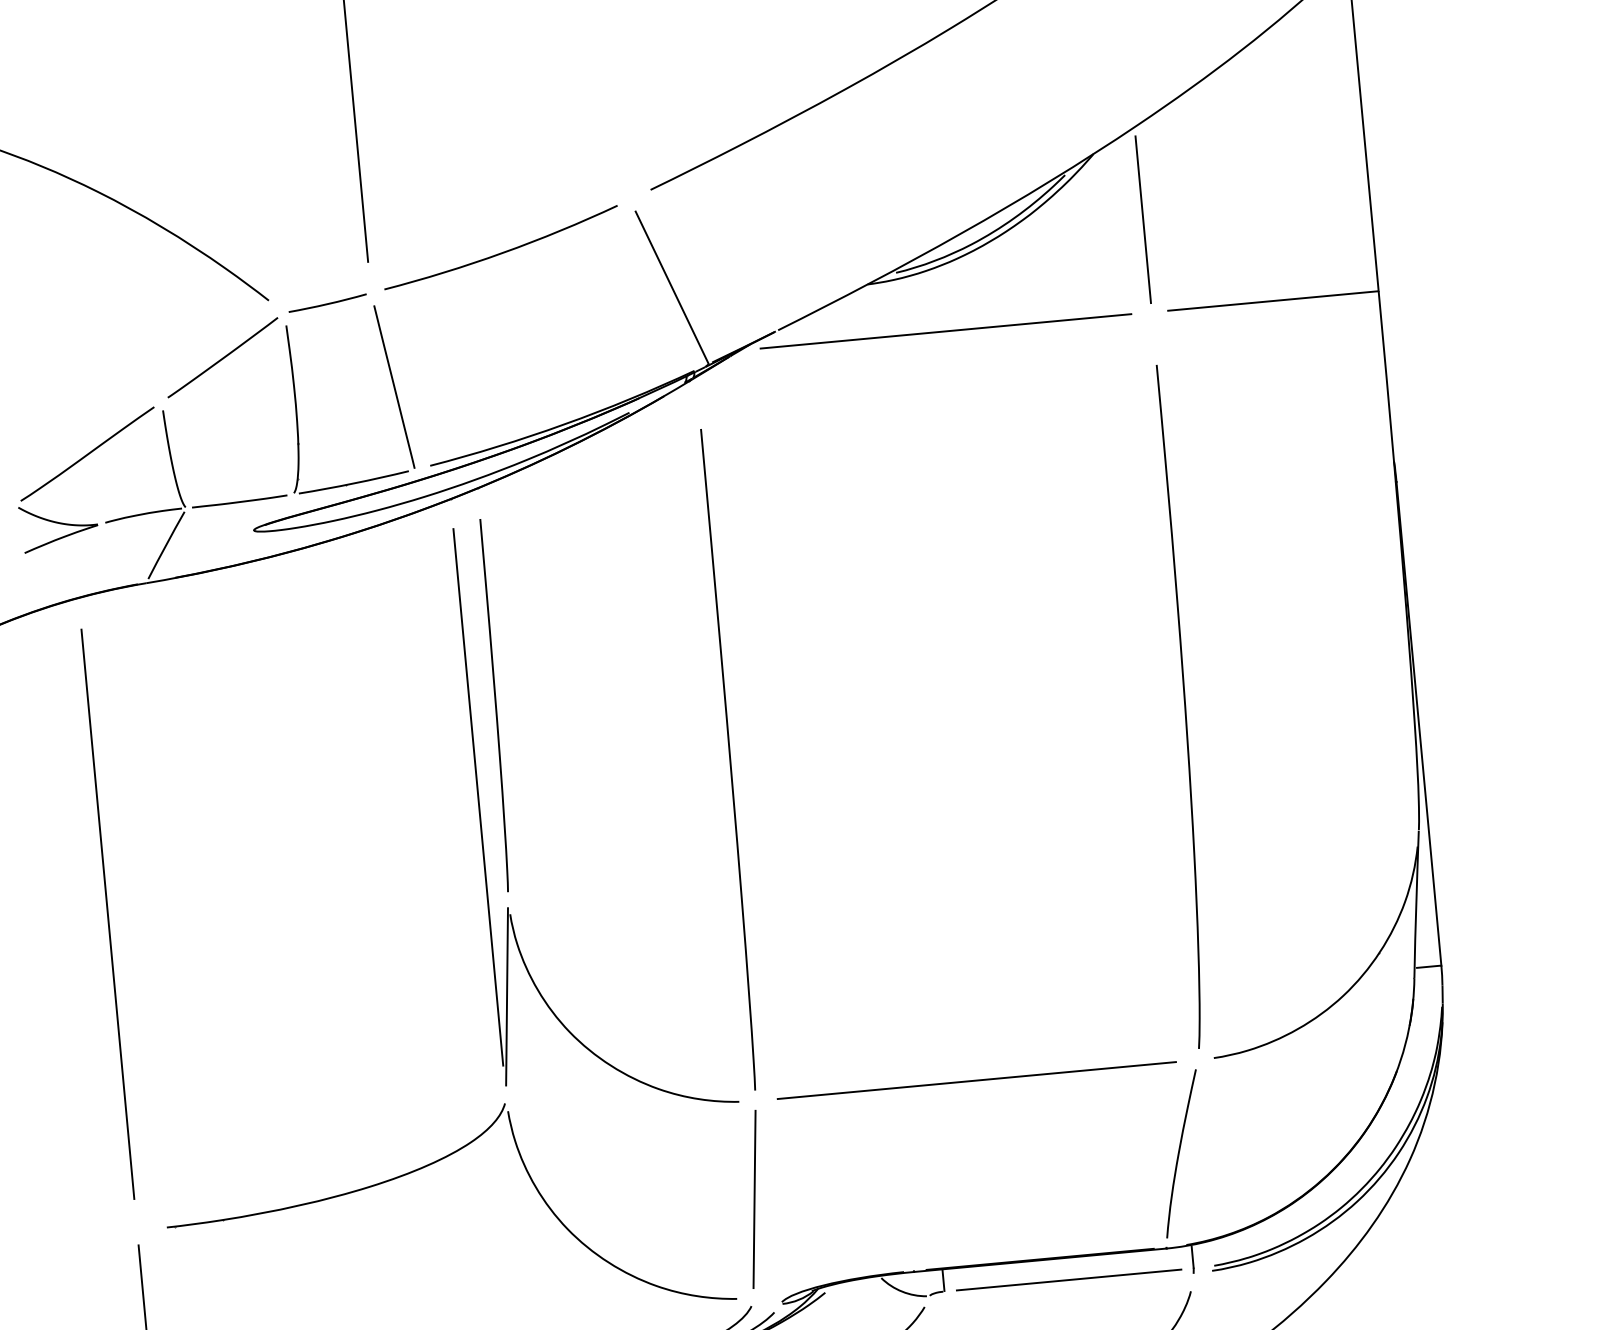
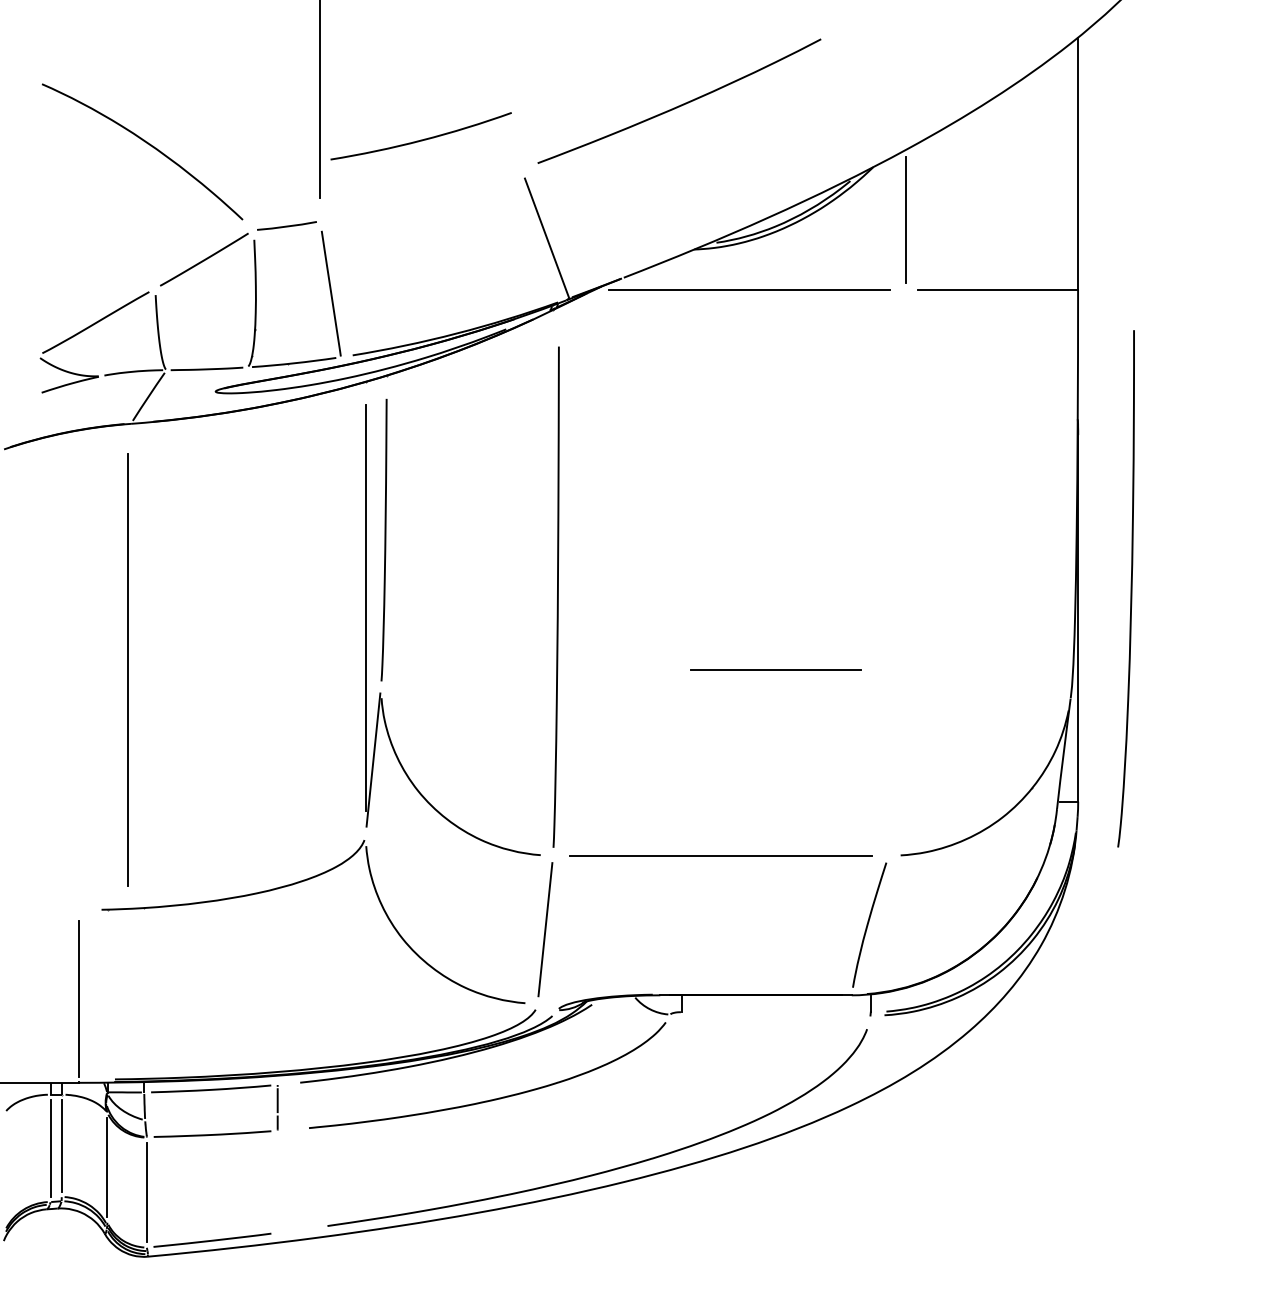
curve: (500, 251) -> (420, 139), moved
part: (1177, 706) -> (1125, 588), moved
line: (107, 913) -> (127, 669), moved
line: (1067, 1279) -> (775, 669), moved

